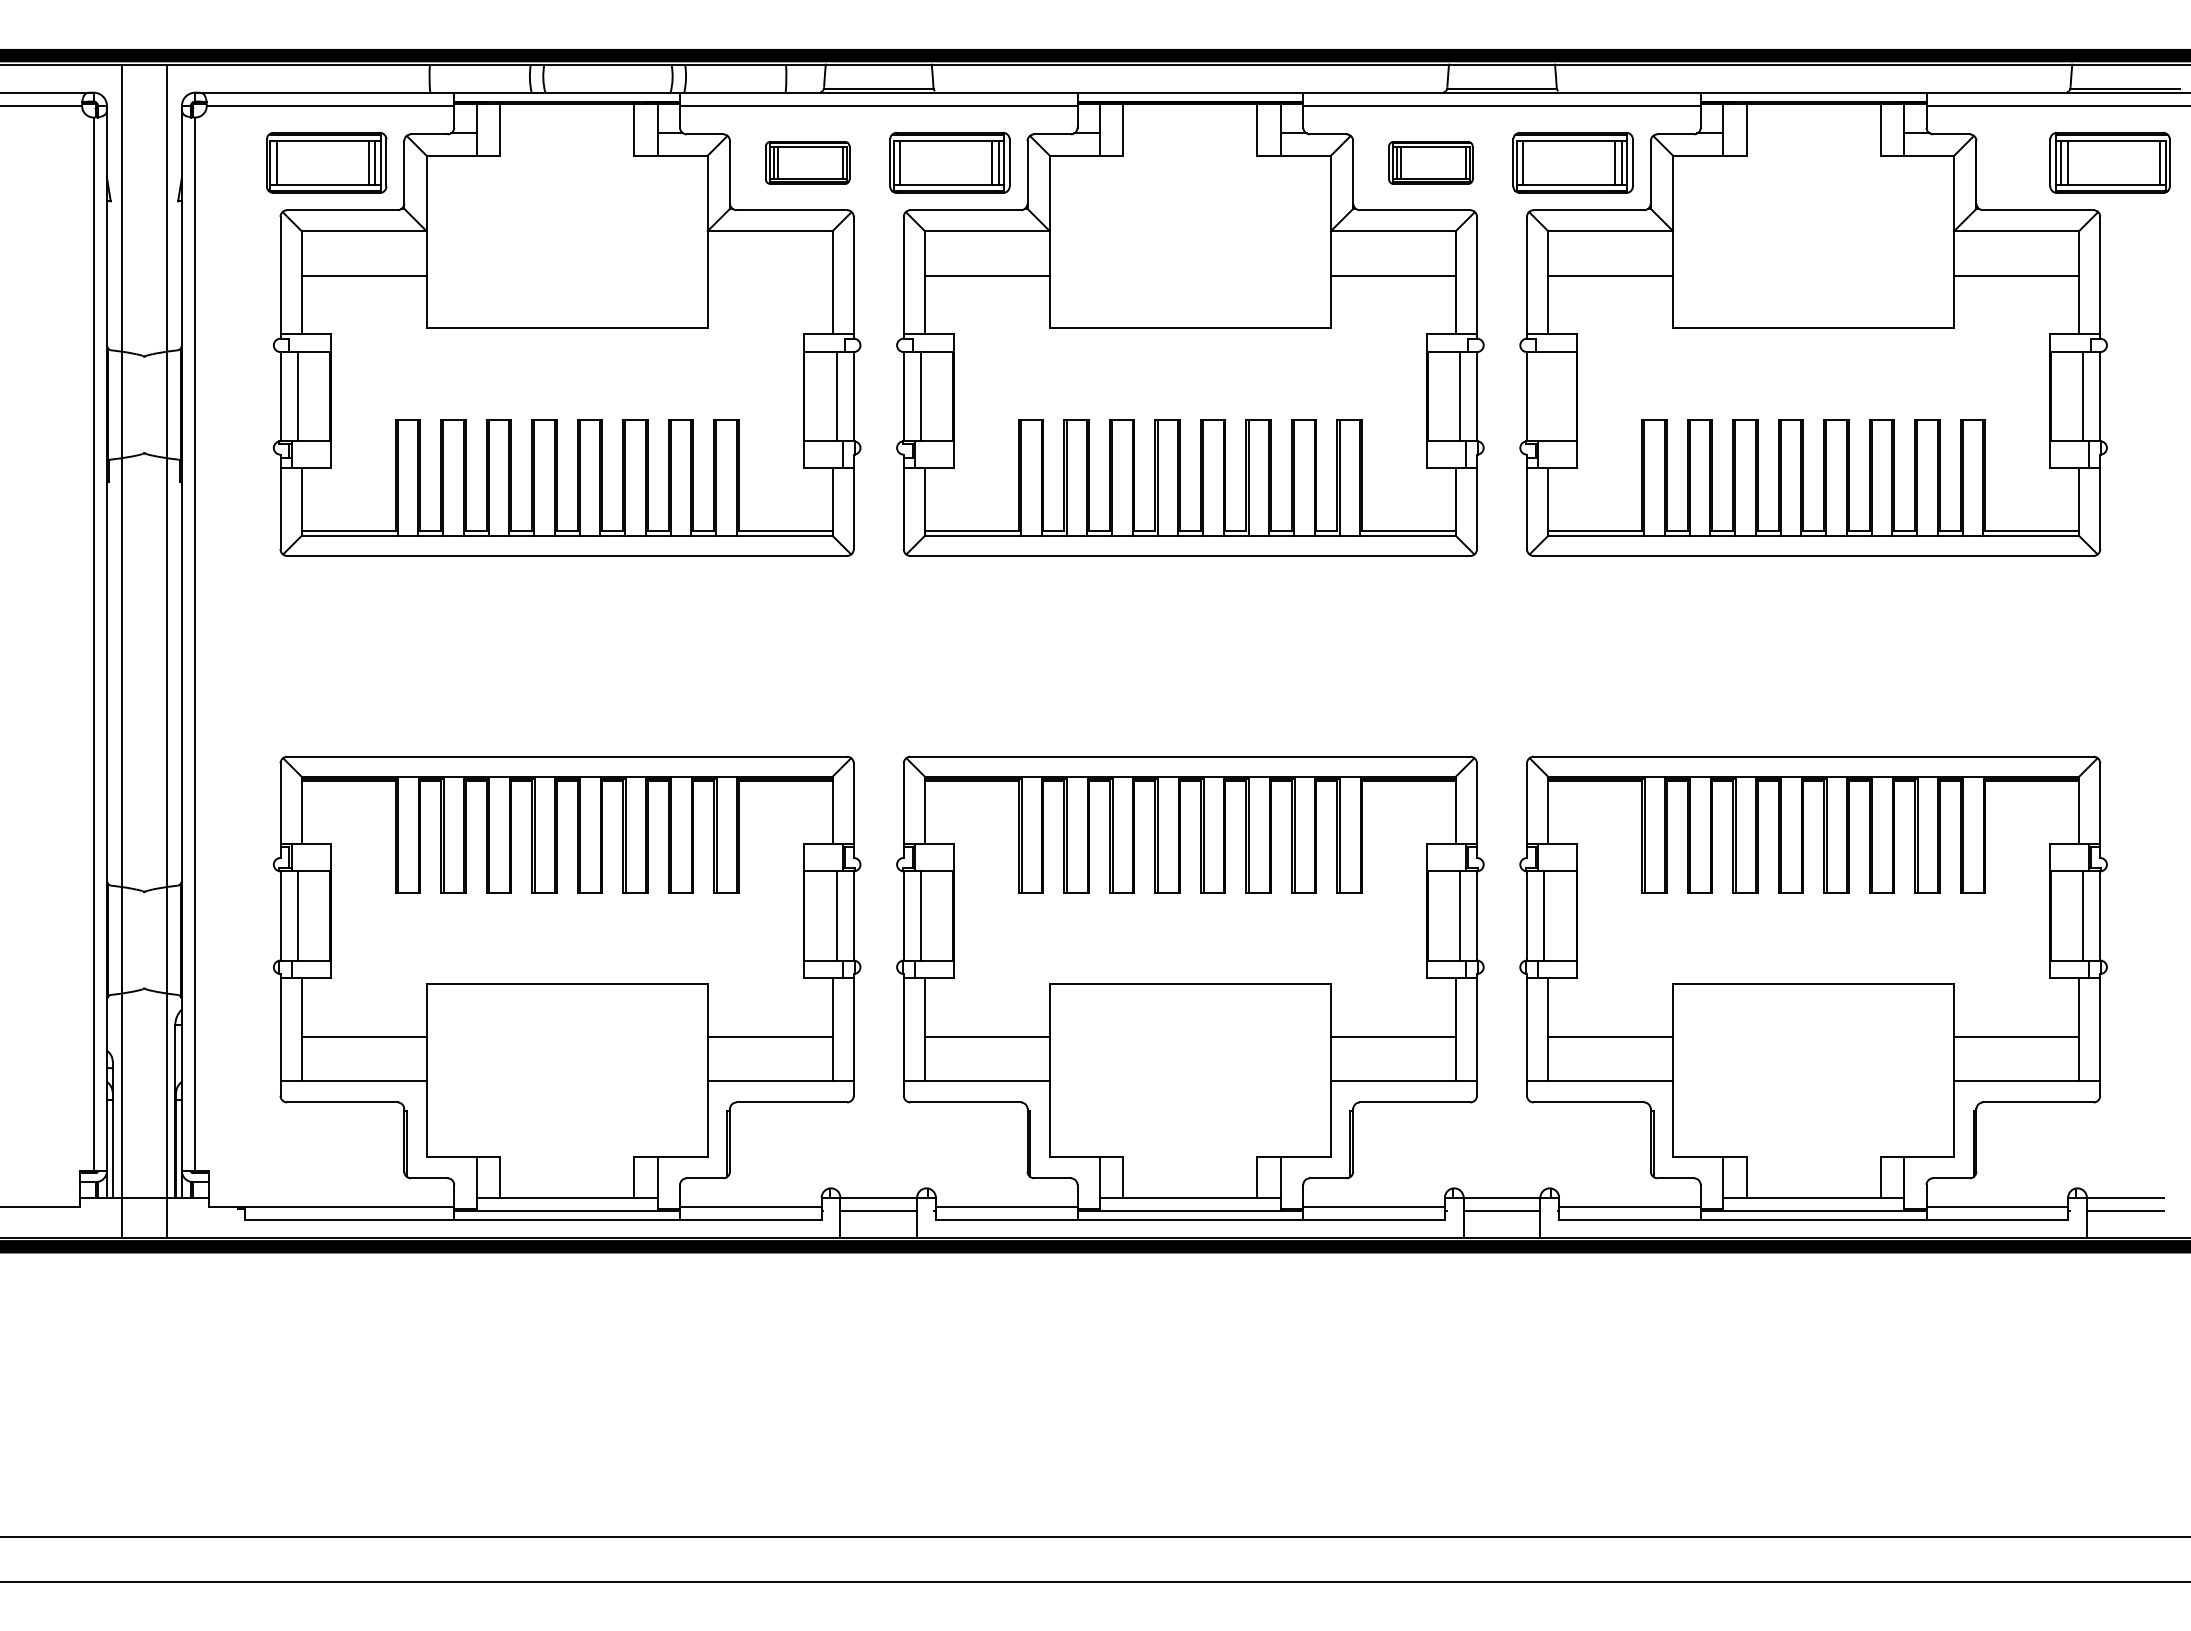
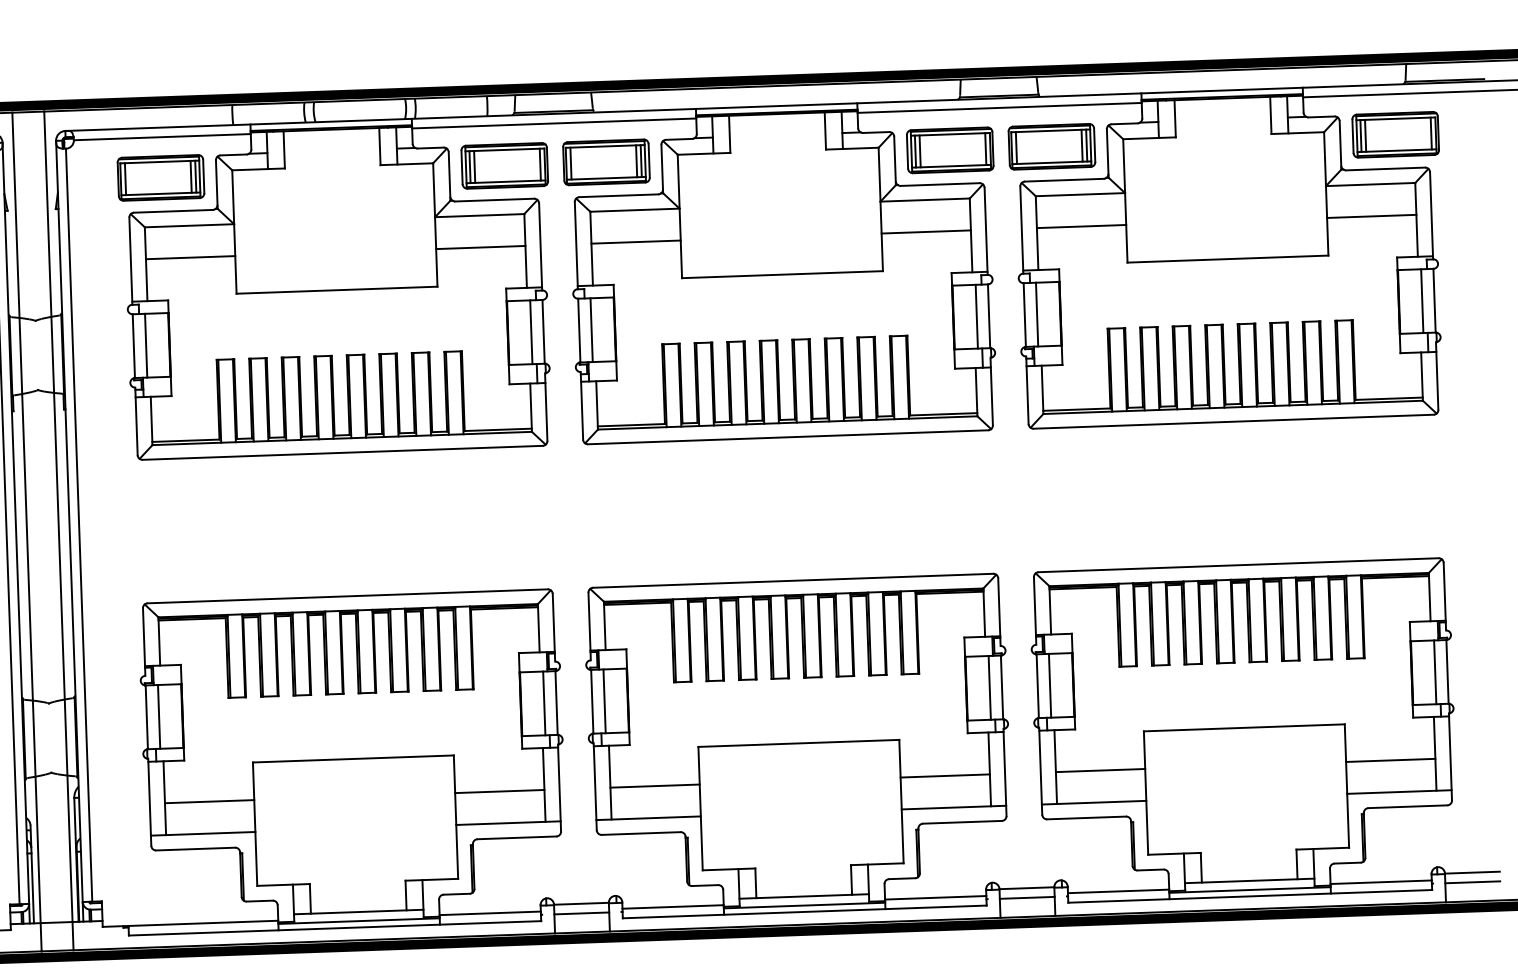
part: (807, 162) -> (504, 165), size x1.43
part: (1430, 162) -> (949, 150), size x1.43
part: (2109, 162) -> (1395, 134), moved
line: (769, 275) -> (480, 247), added
line: (1544, 396) -> (1037, 314), added

